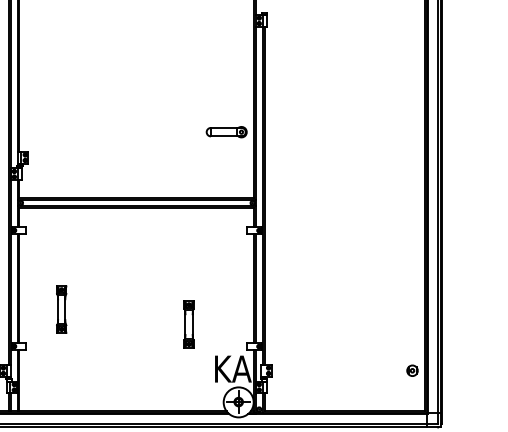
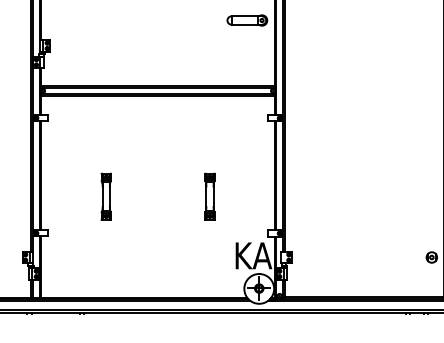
part: (61, 309) -> (106, 196), moved
part: (188, 324) -> (209, 196), moved

